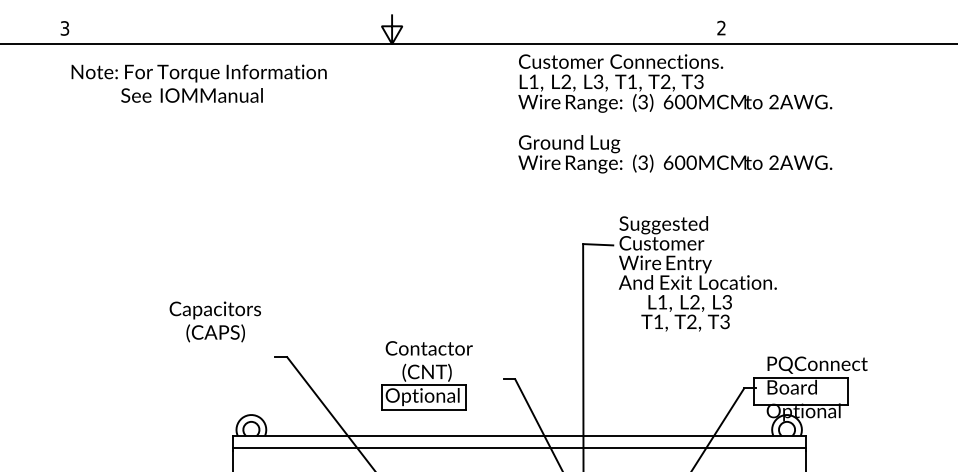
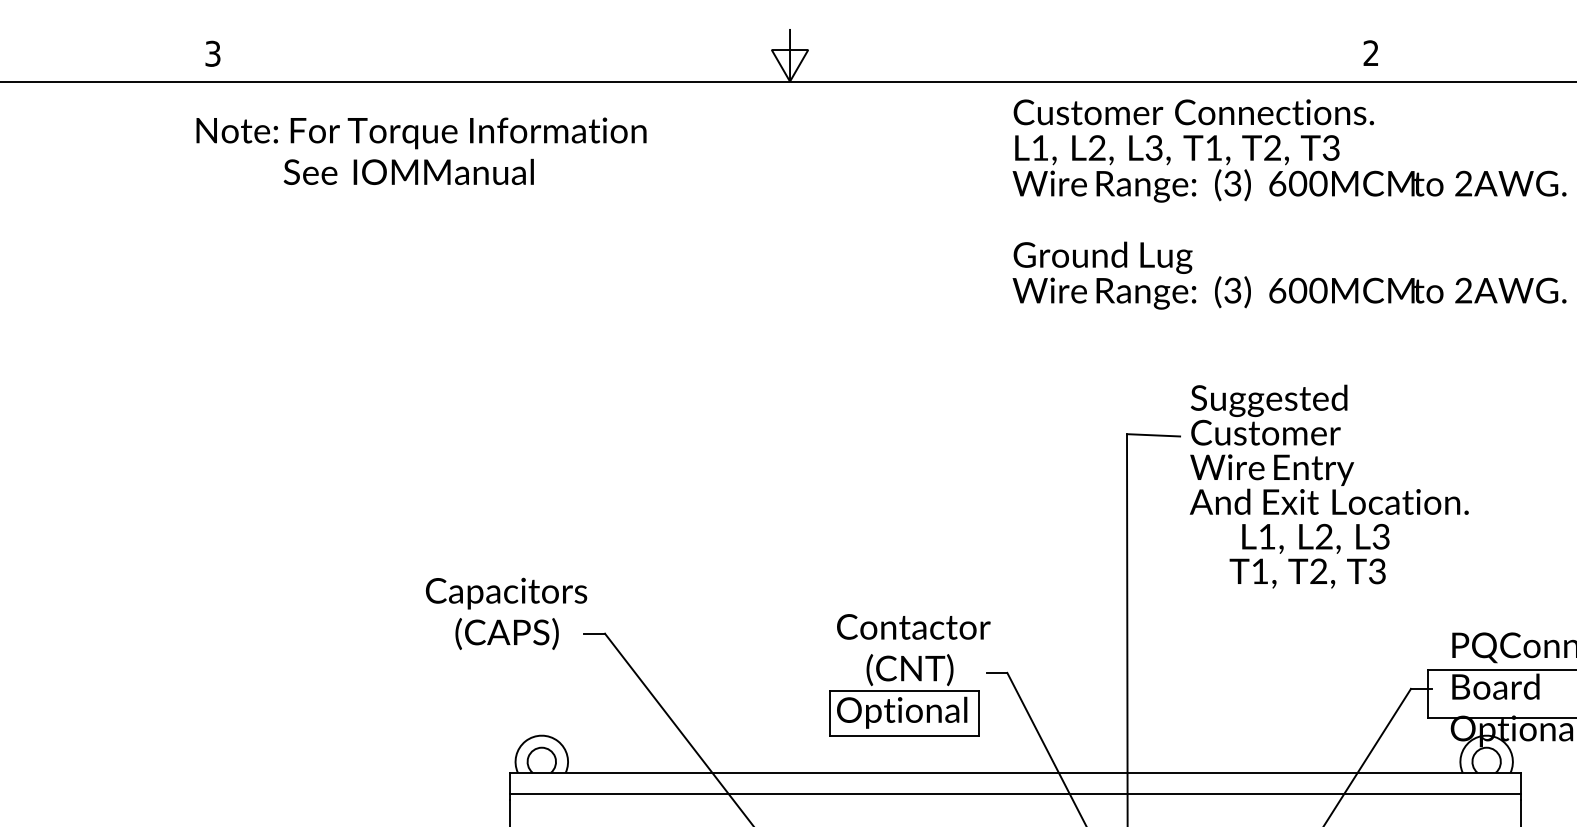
text: (198, 83) -> (420, 150), moved
text: (214, 321) -> (504, 613), moved
part: (426, 375) -> (908, 674), moved

